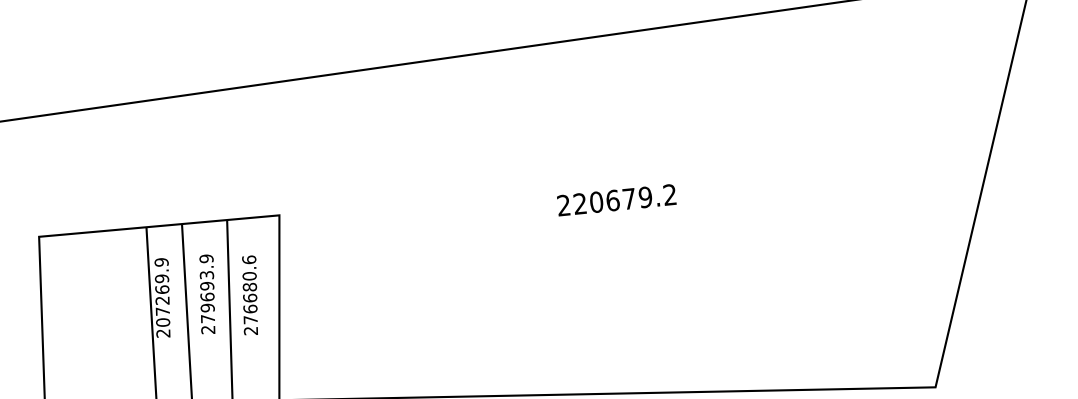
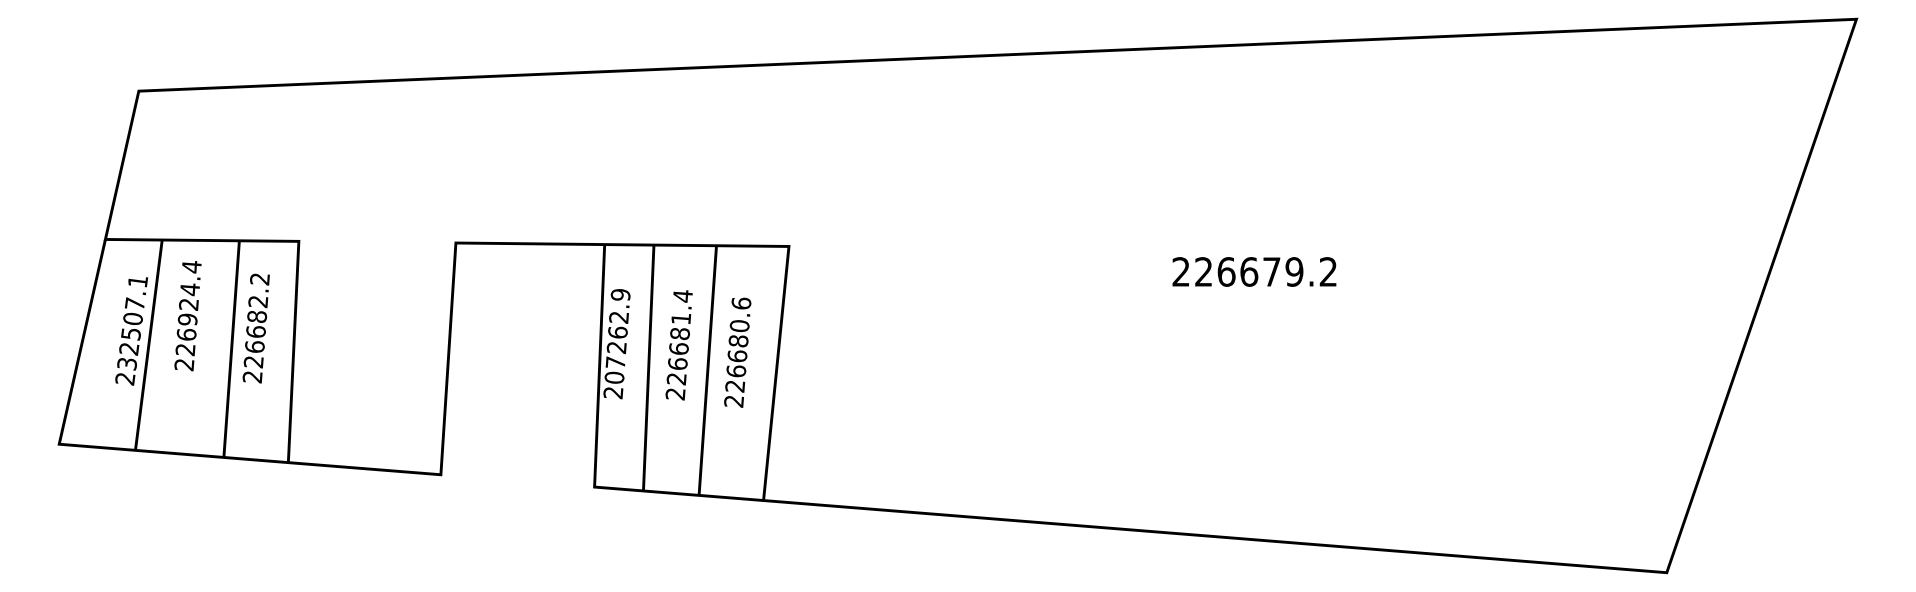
text: (596, 201) -> (1226, 271), 220679.2 -> 226679.2
text: (161, 278) -> (618, 317), 207269.9 -> 207262.9
text: (207, 288) -> (679, 337), 279693.9 -> 226681.4
text: (250, 320) -> (735, 386), 276680.6 -> 226680.6

